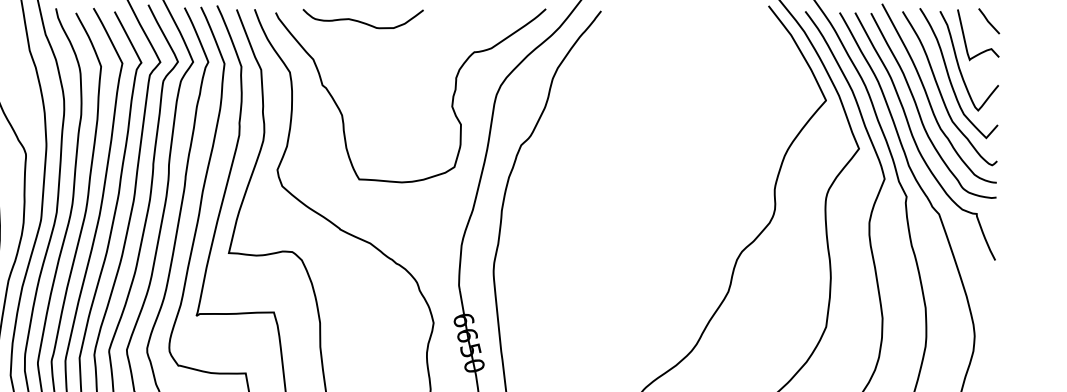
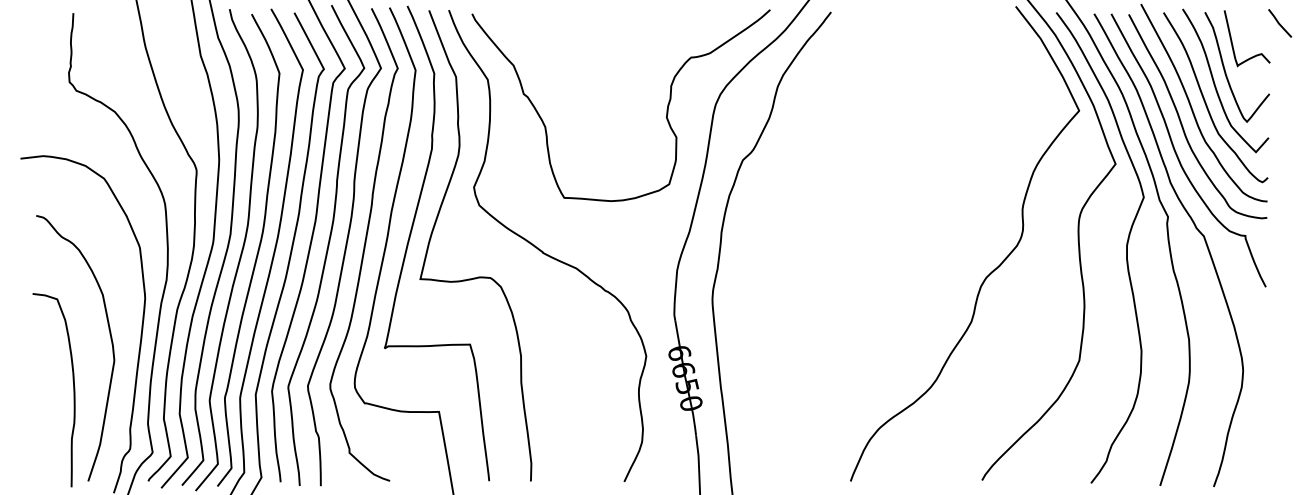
curve: (362, 21) -> (567, 23), removed
curve: (989, 21) -> (1280, 23), moved

